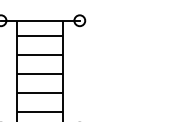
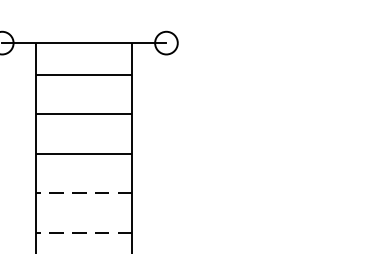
line: (39, 92) -> (82, 192), solid -> dashed
line: (39, 111) -> (82, 232), solid -> dashed

